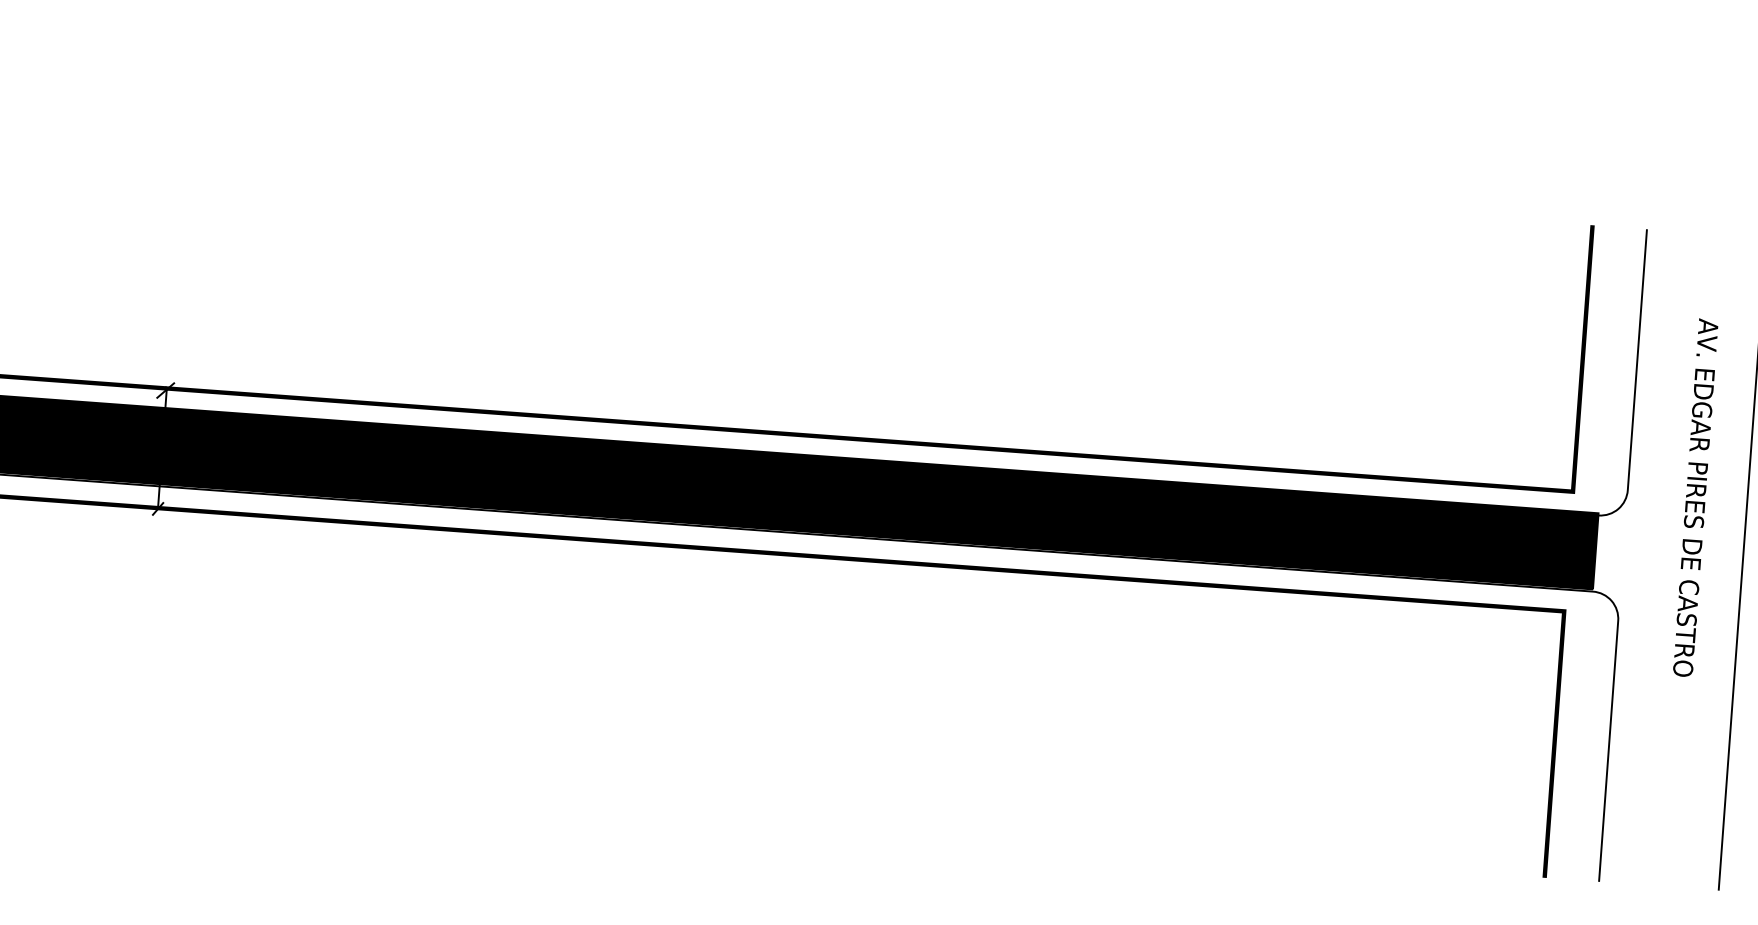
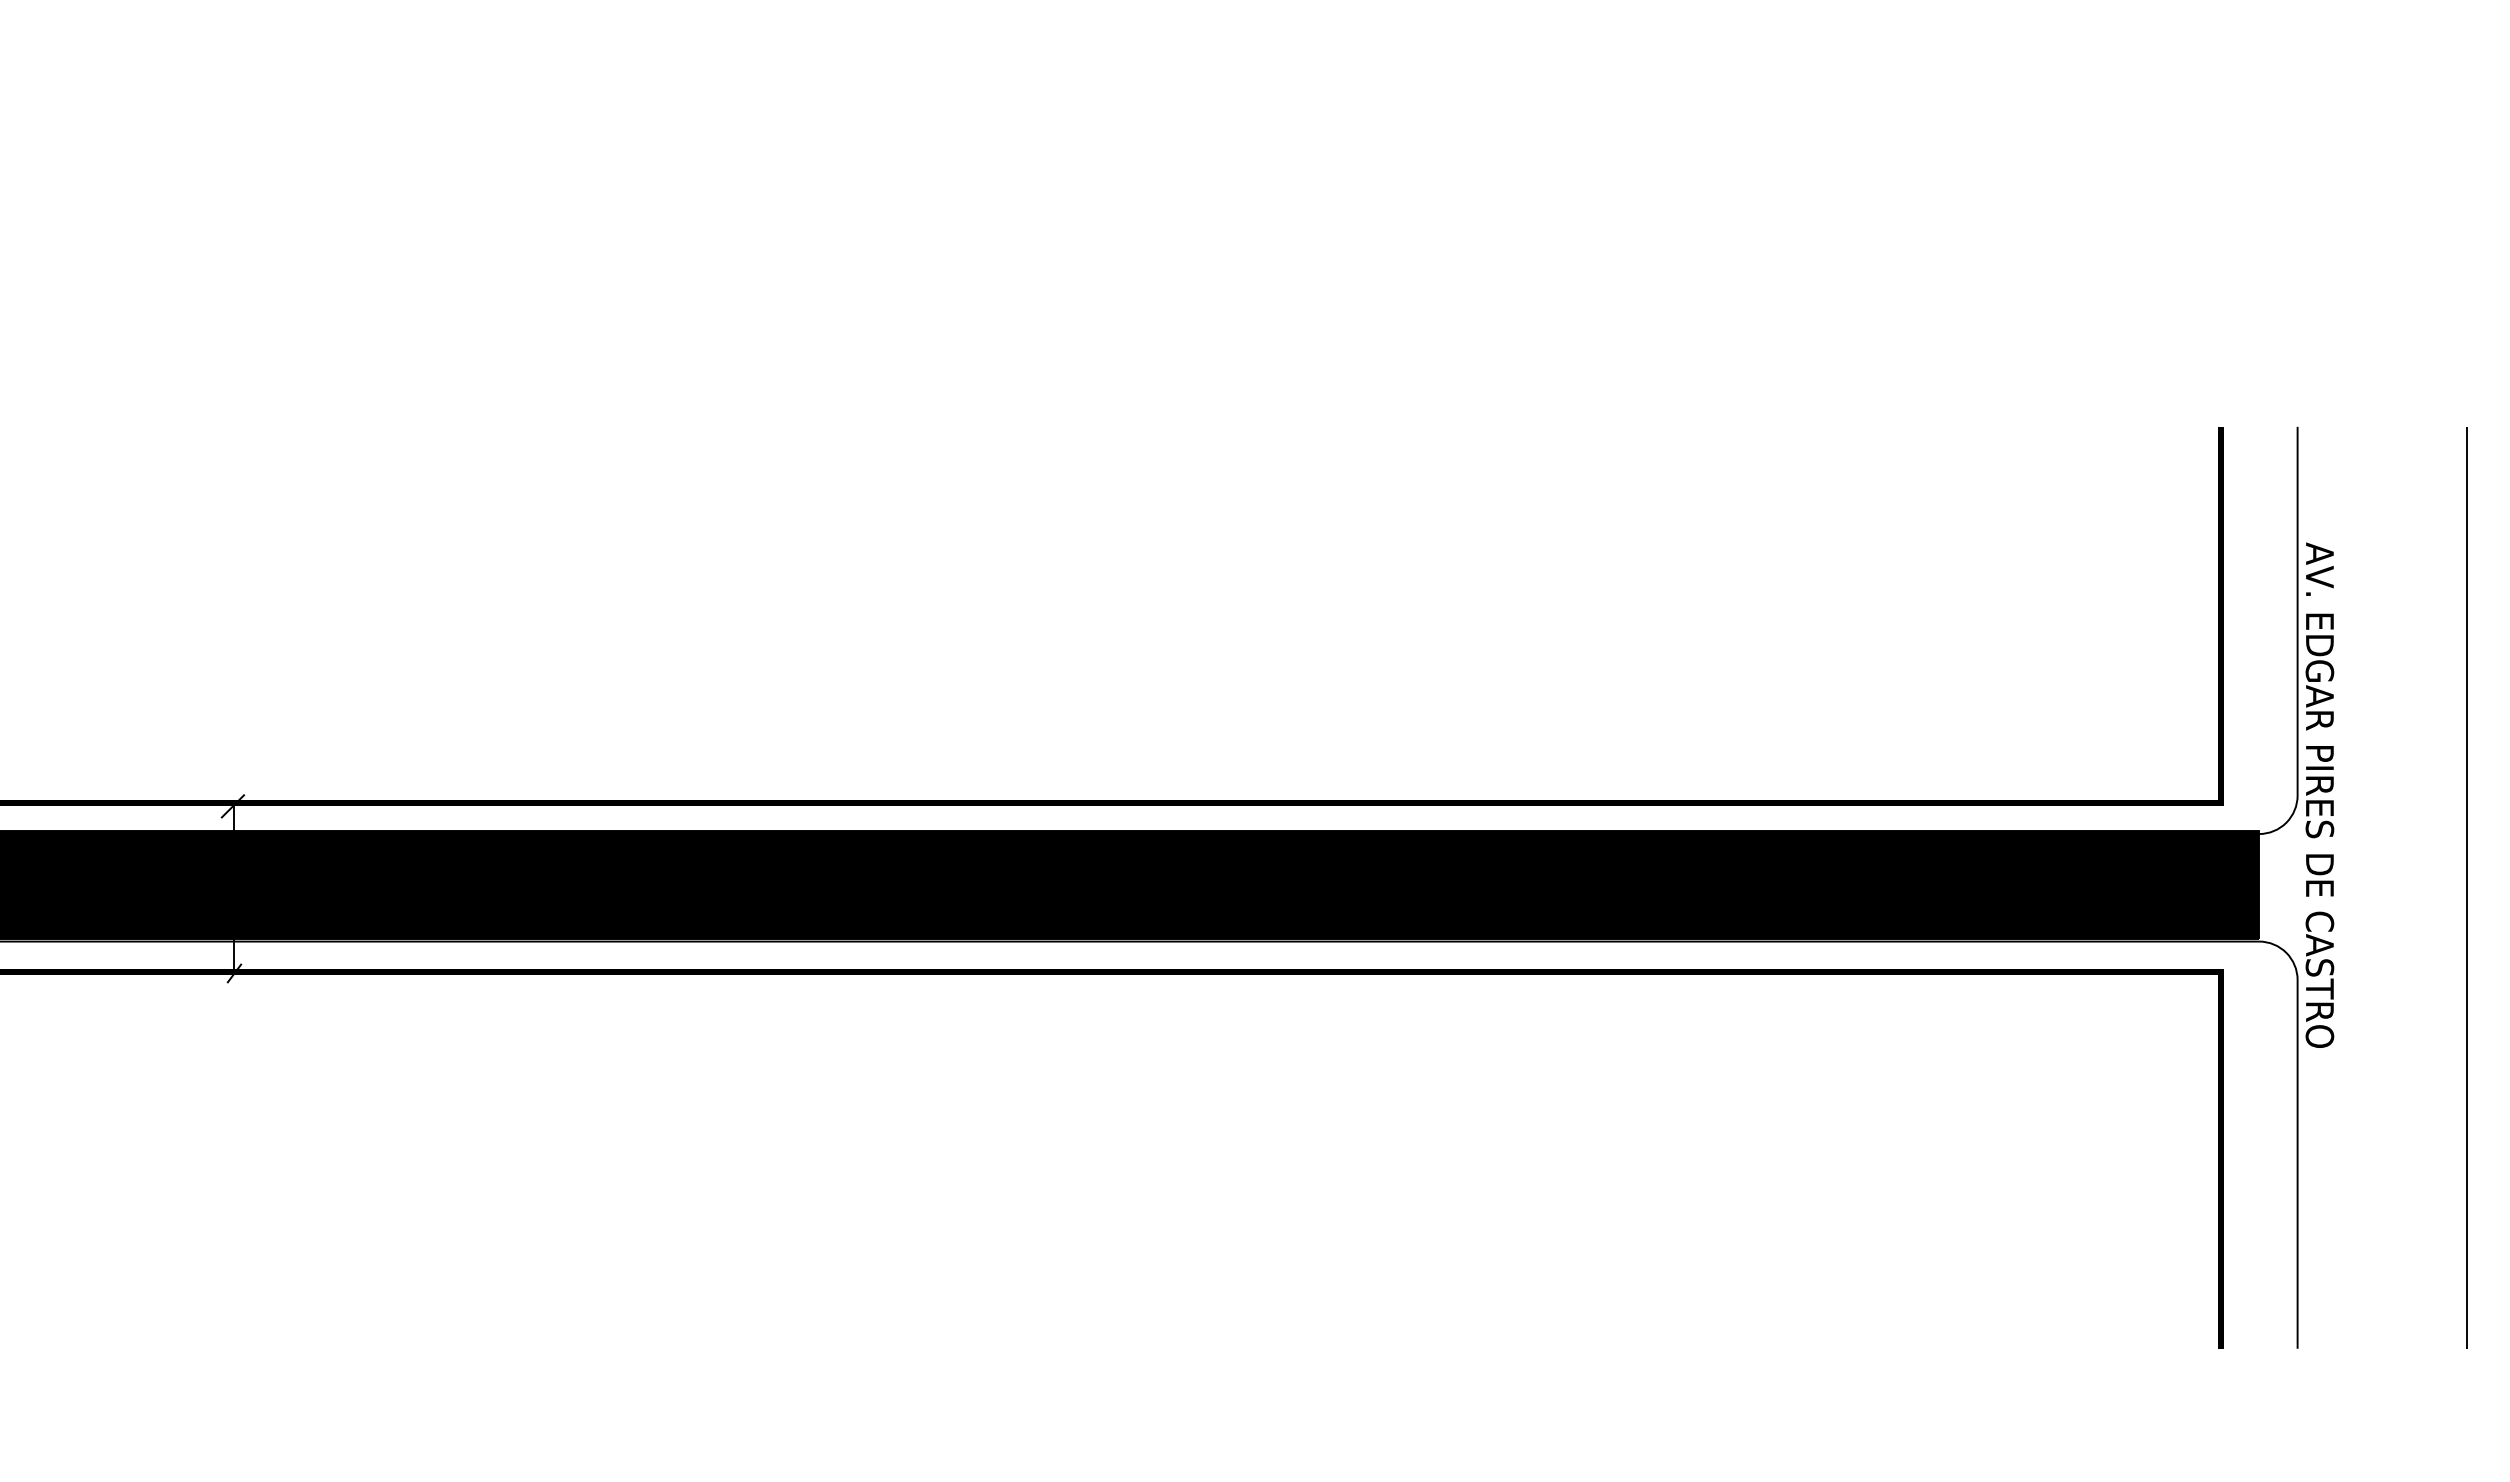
text: (1695, 497) -> (2319, 794), moved

